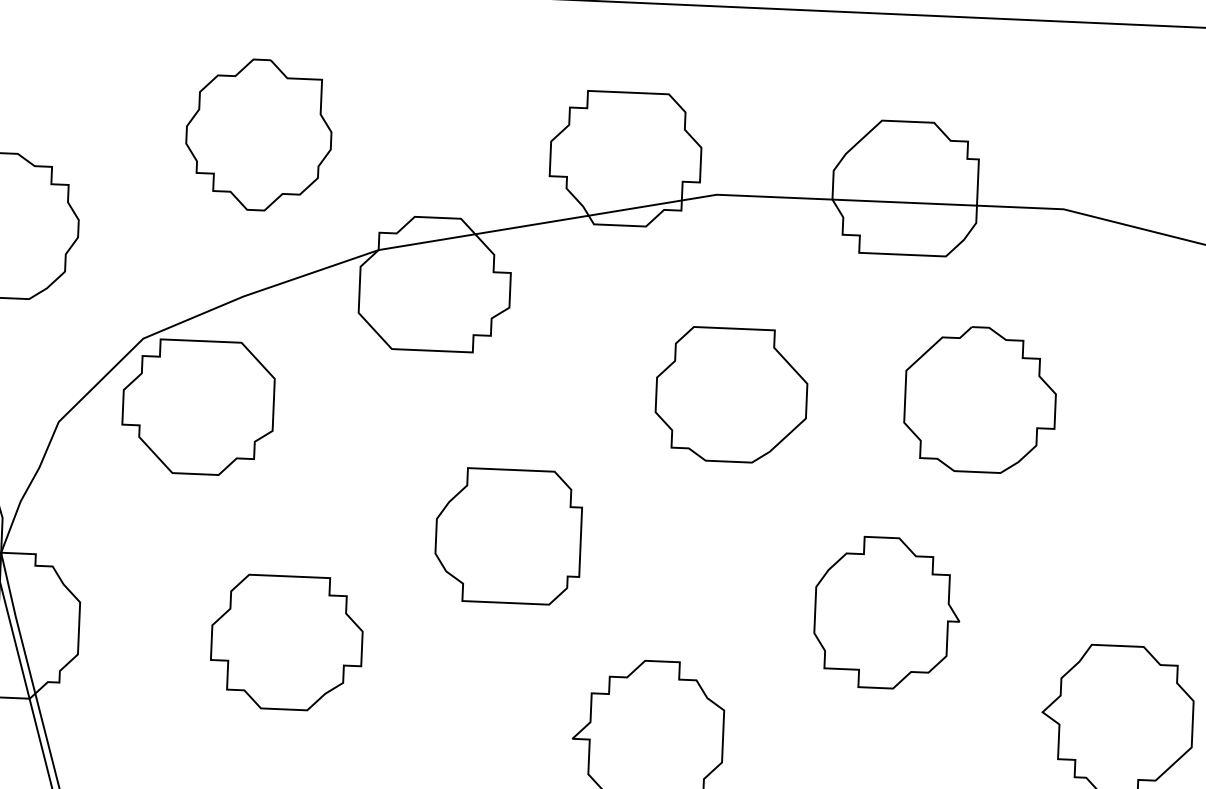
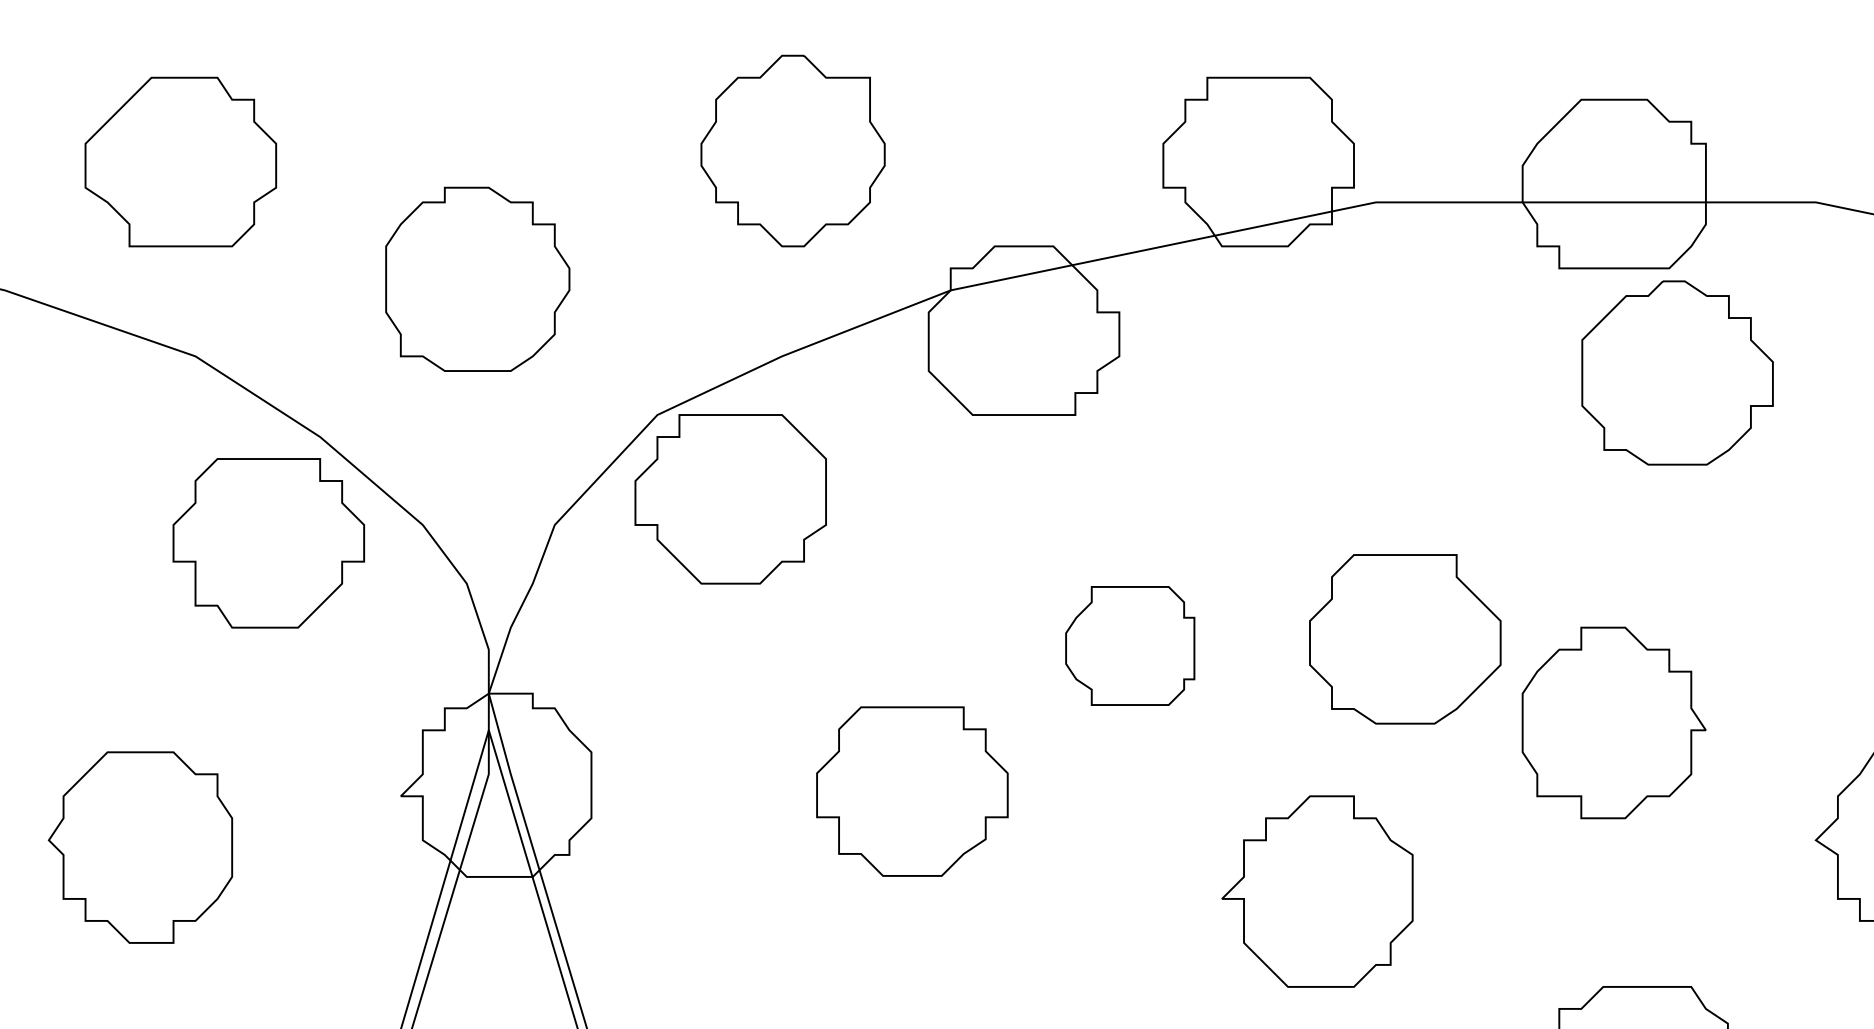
part: (731, 395) -> (1405, 639), moved
part: (980, 399) -> (1677, 372), moved
part: (507, 535) -> (1129, 645), size x0.7
part: (286, 642) -> (912, 791), moved

